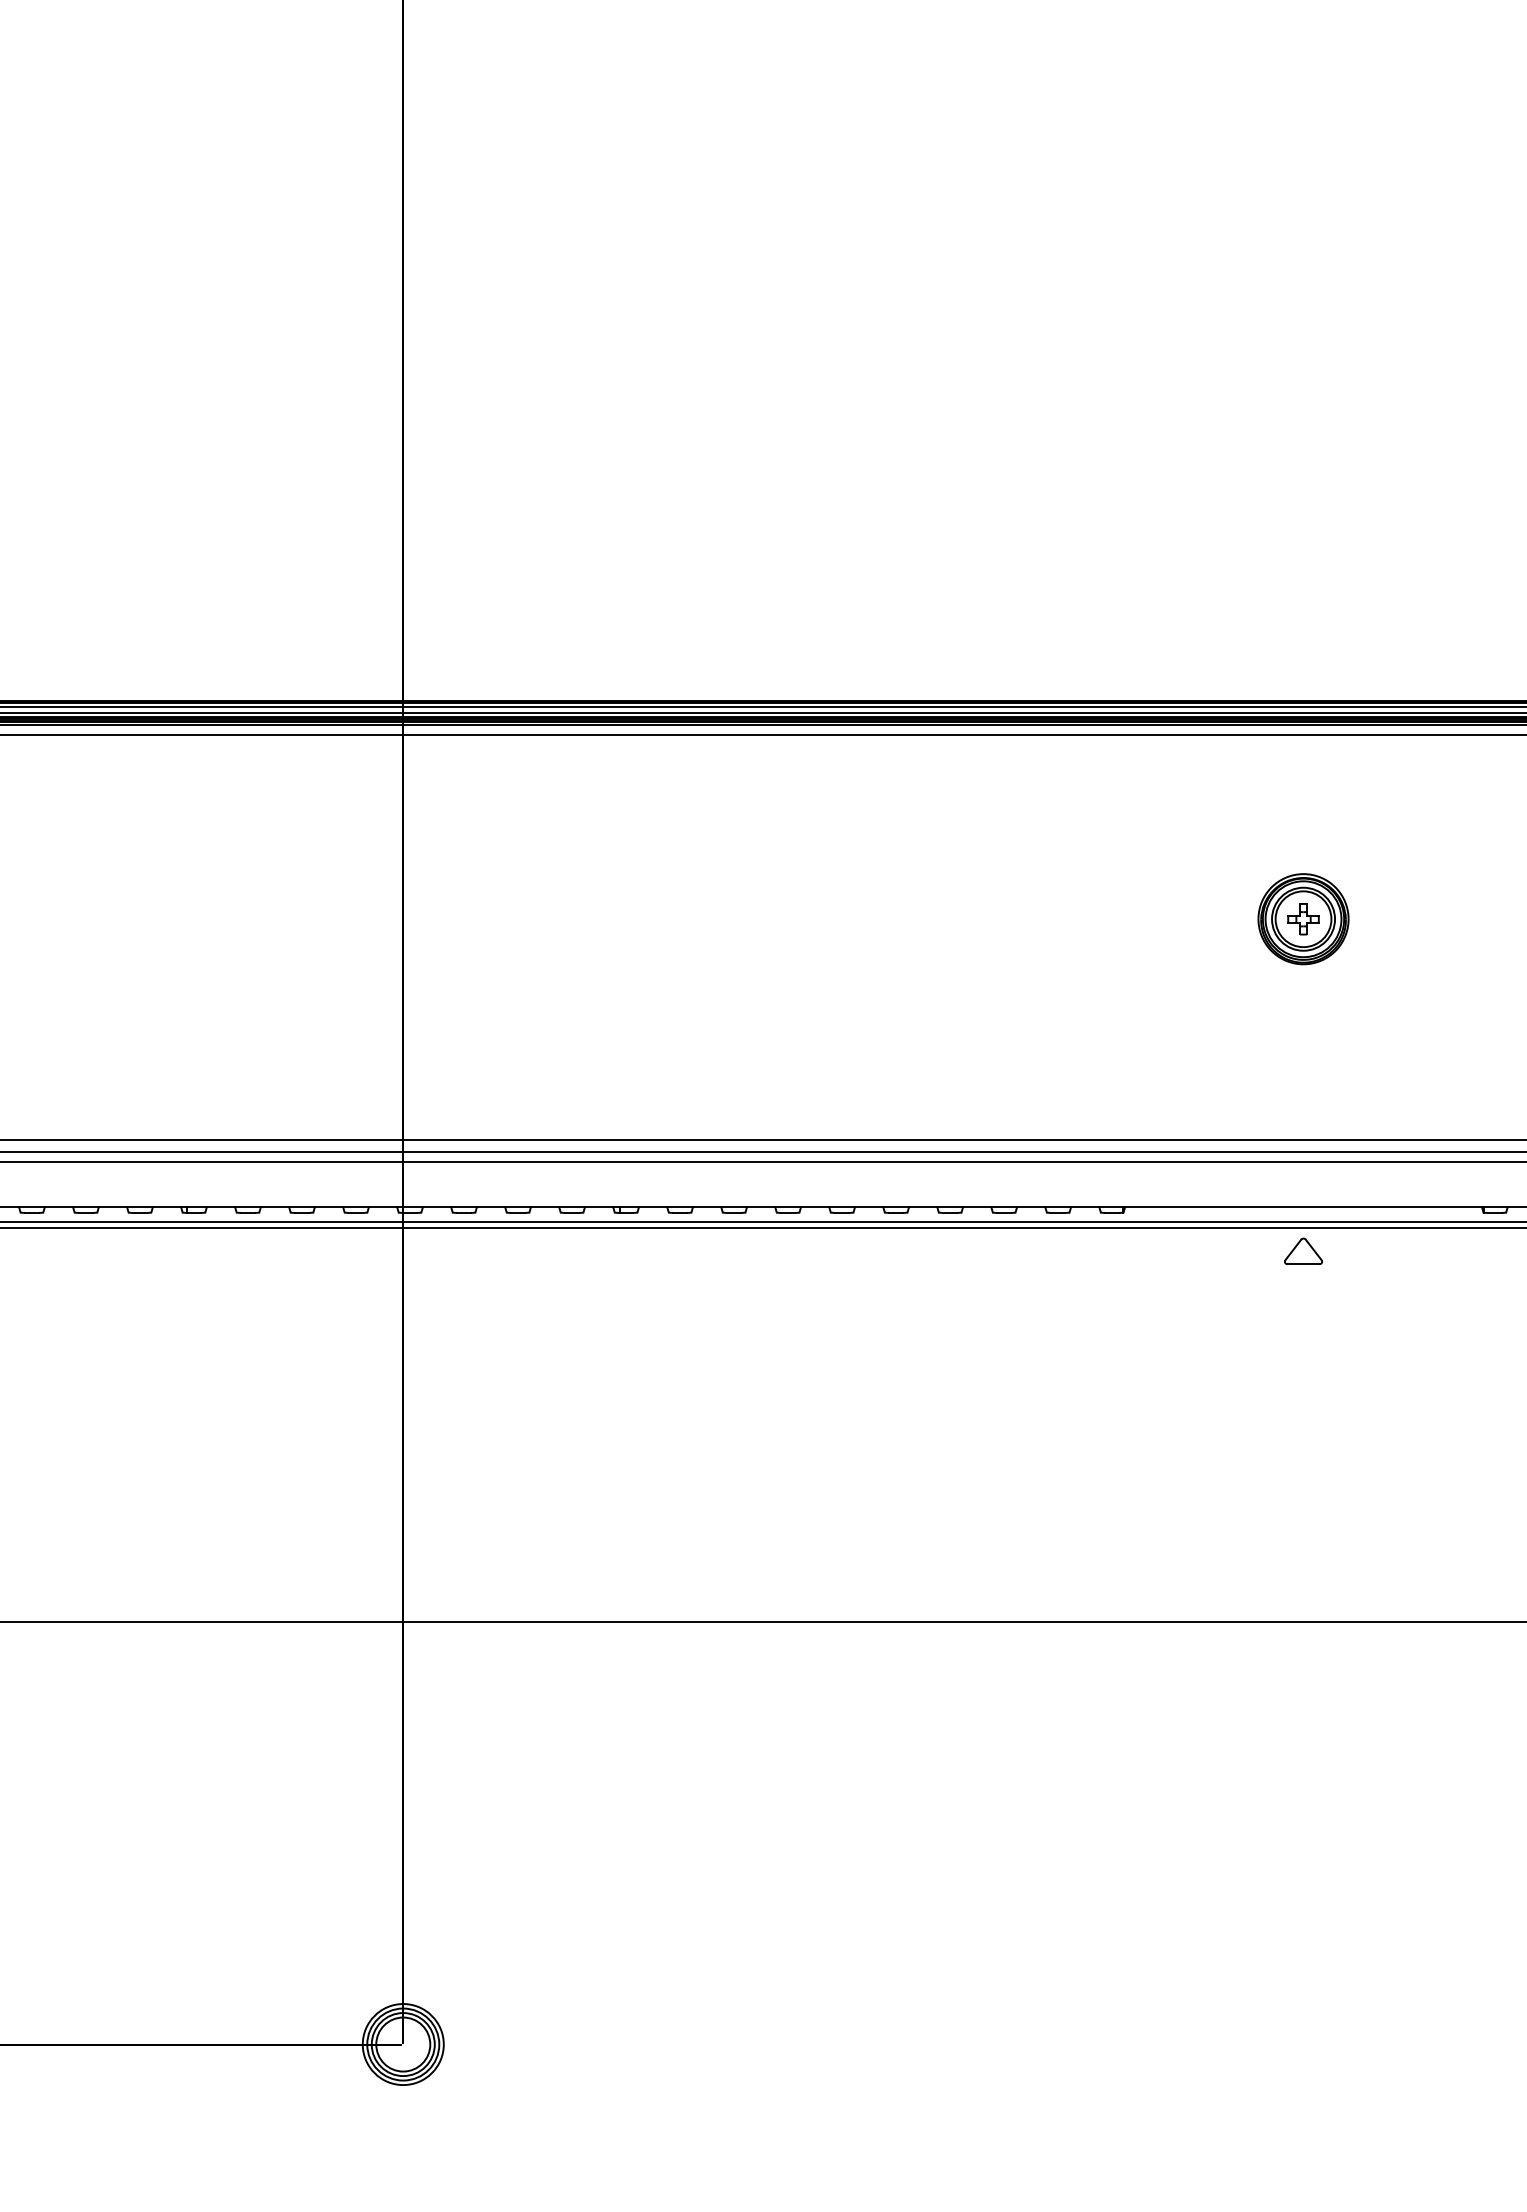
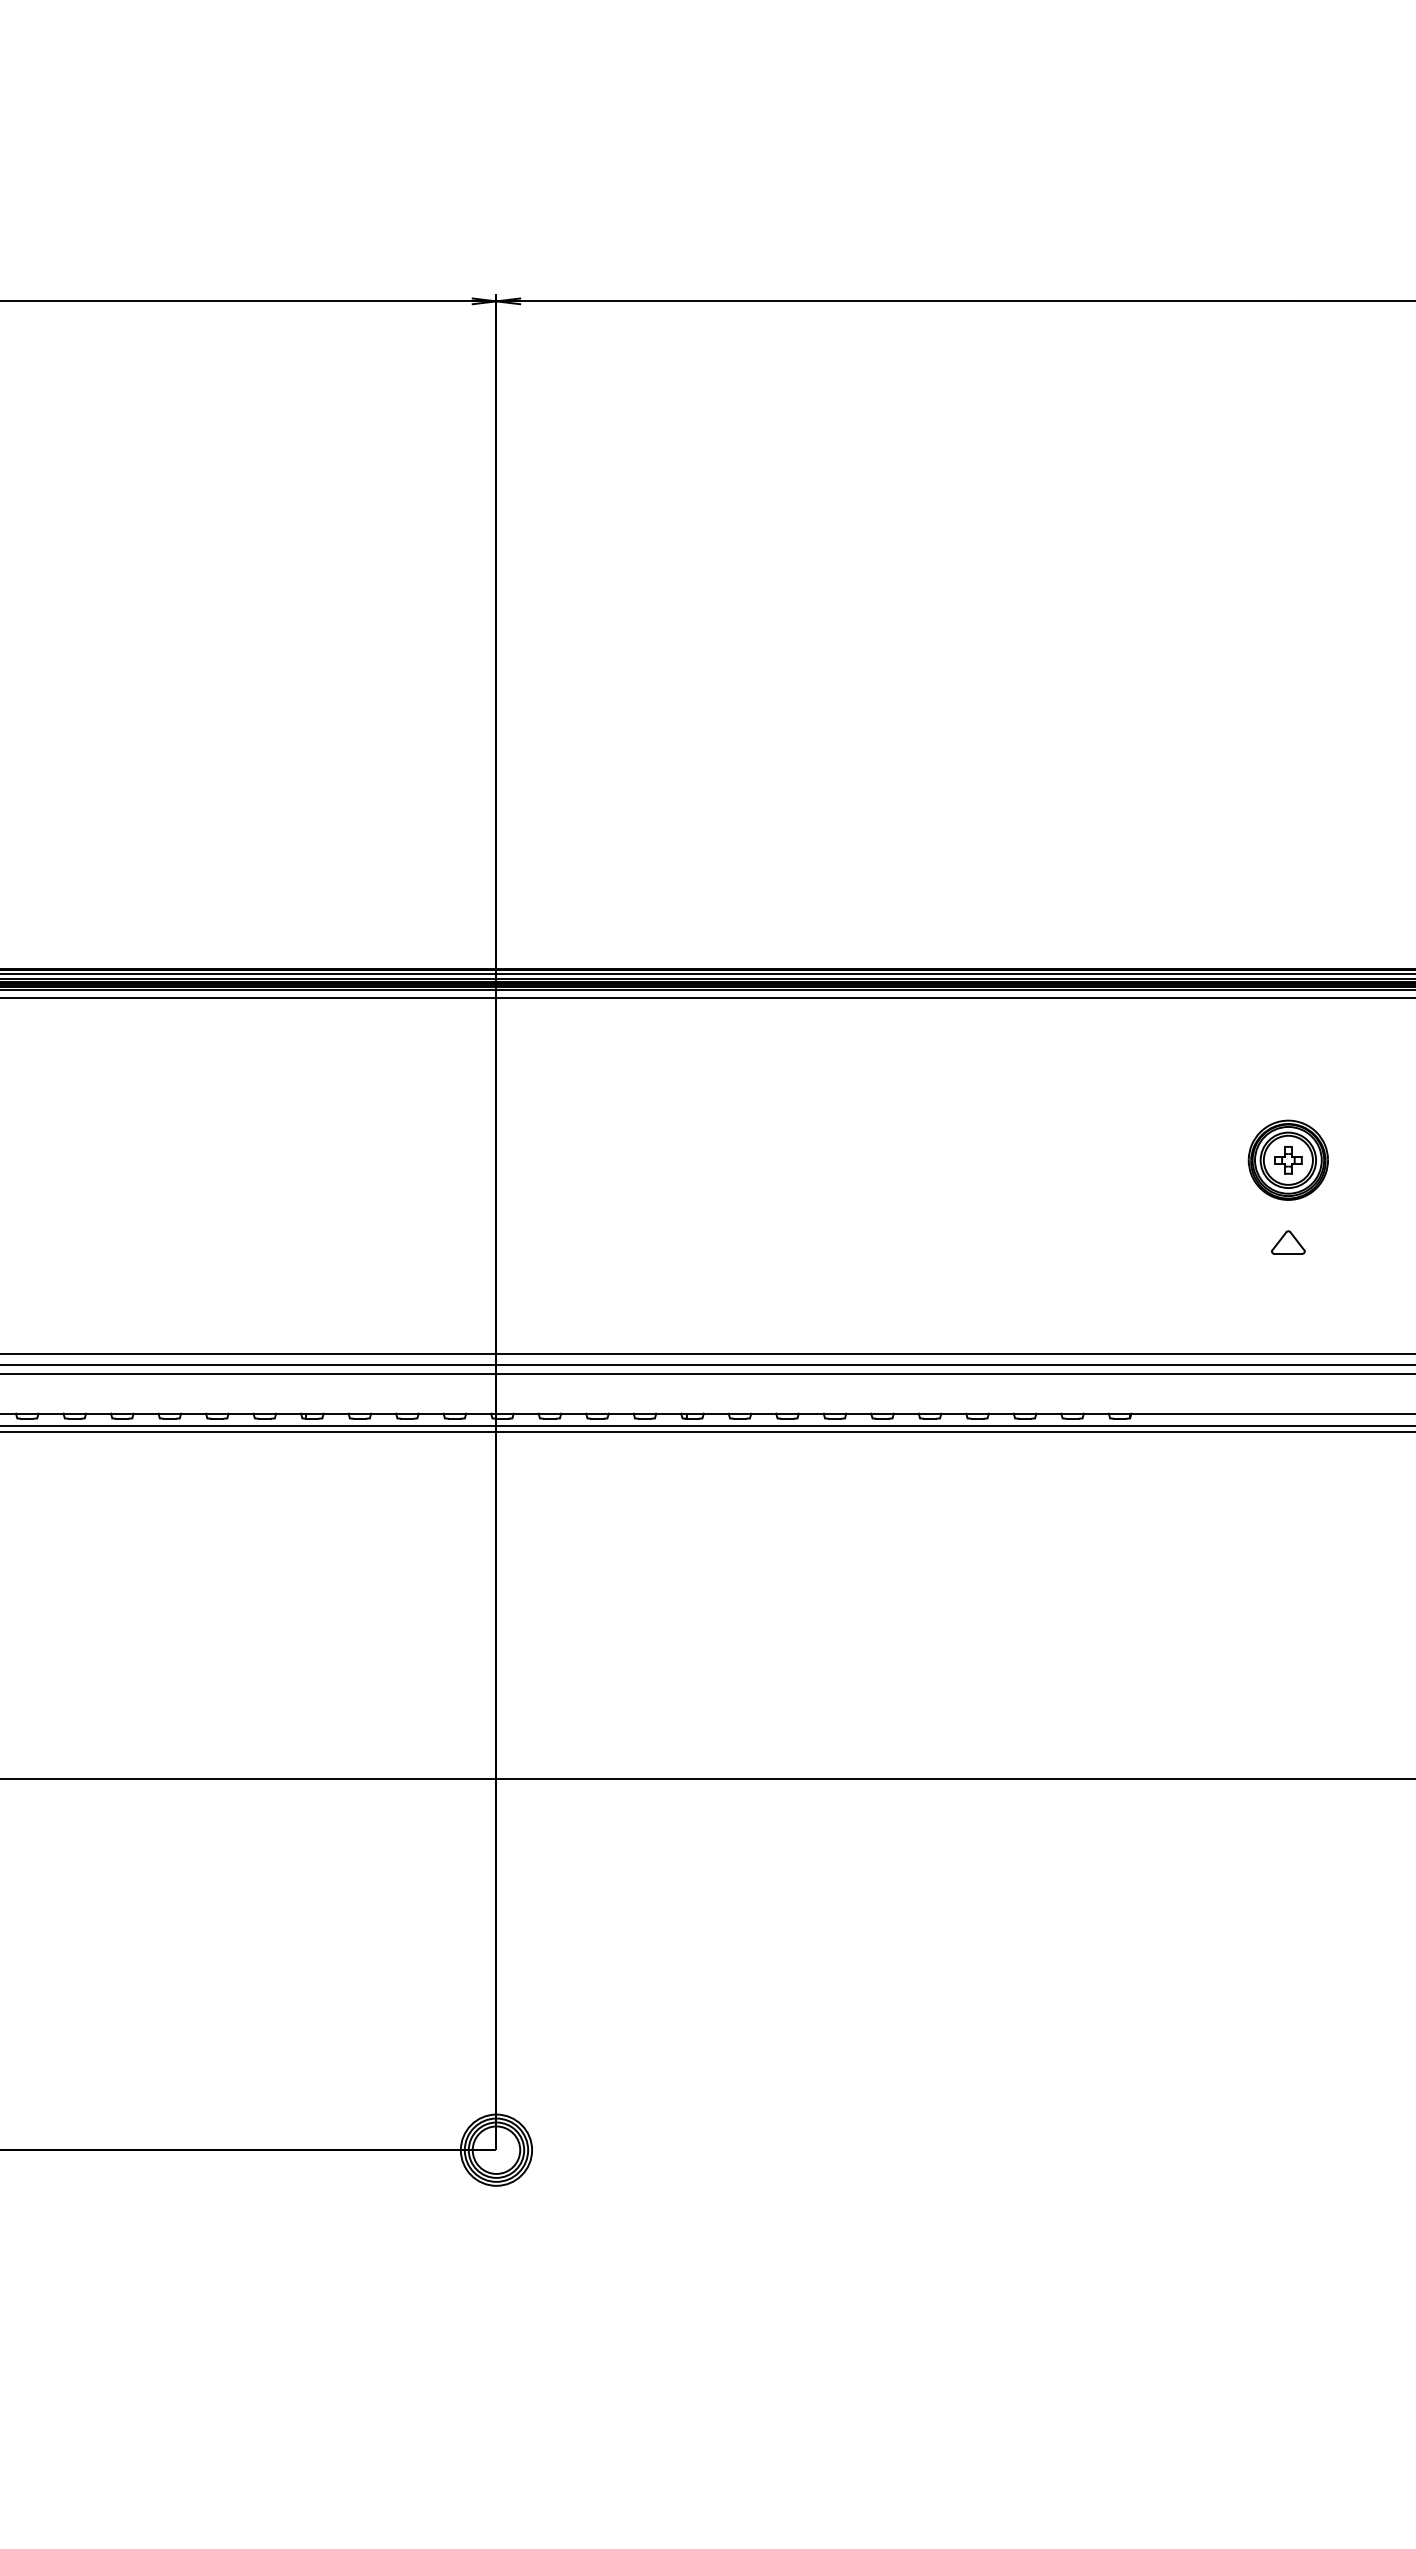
part: (1303, 1251) -> (1288, 1242), moved

